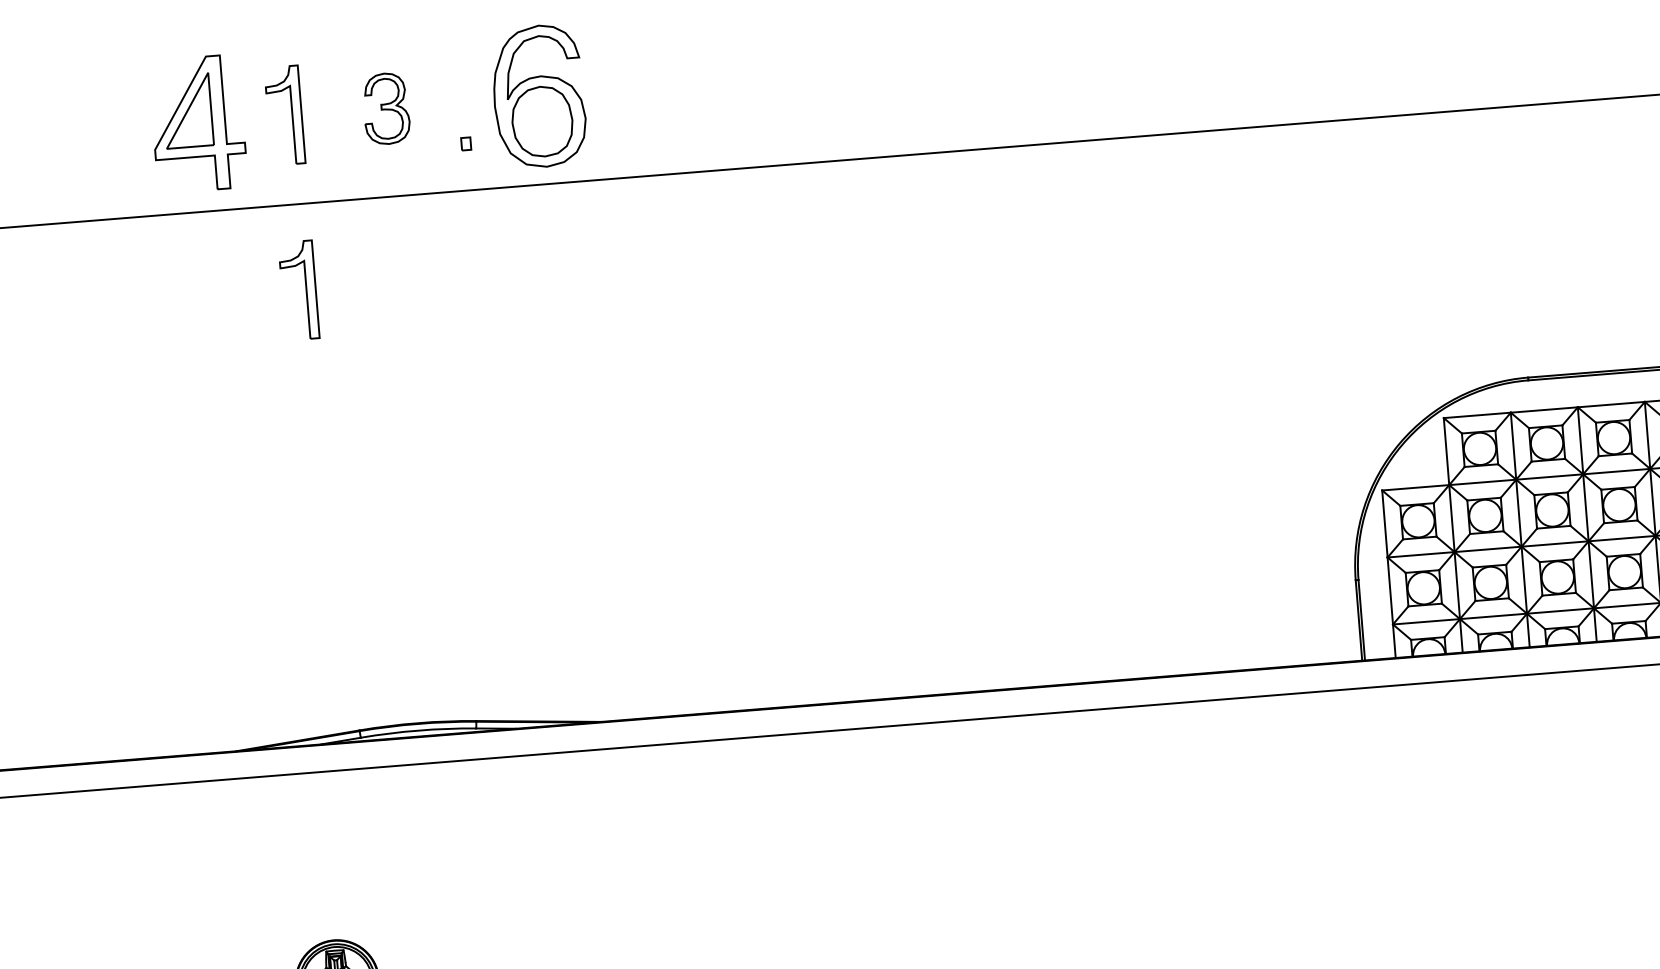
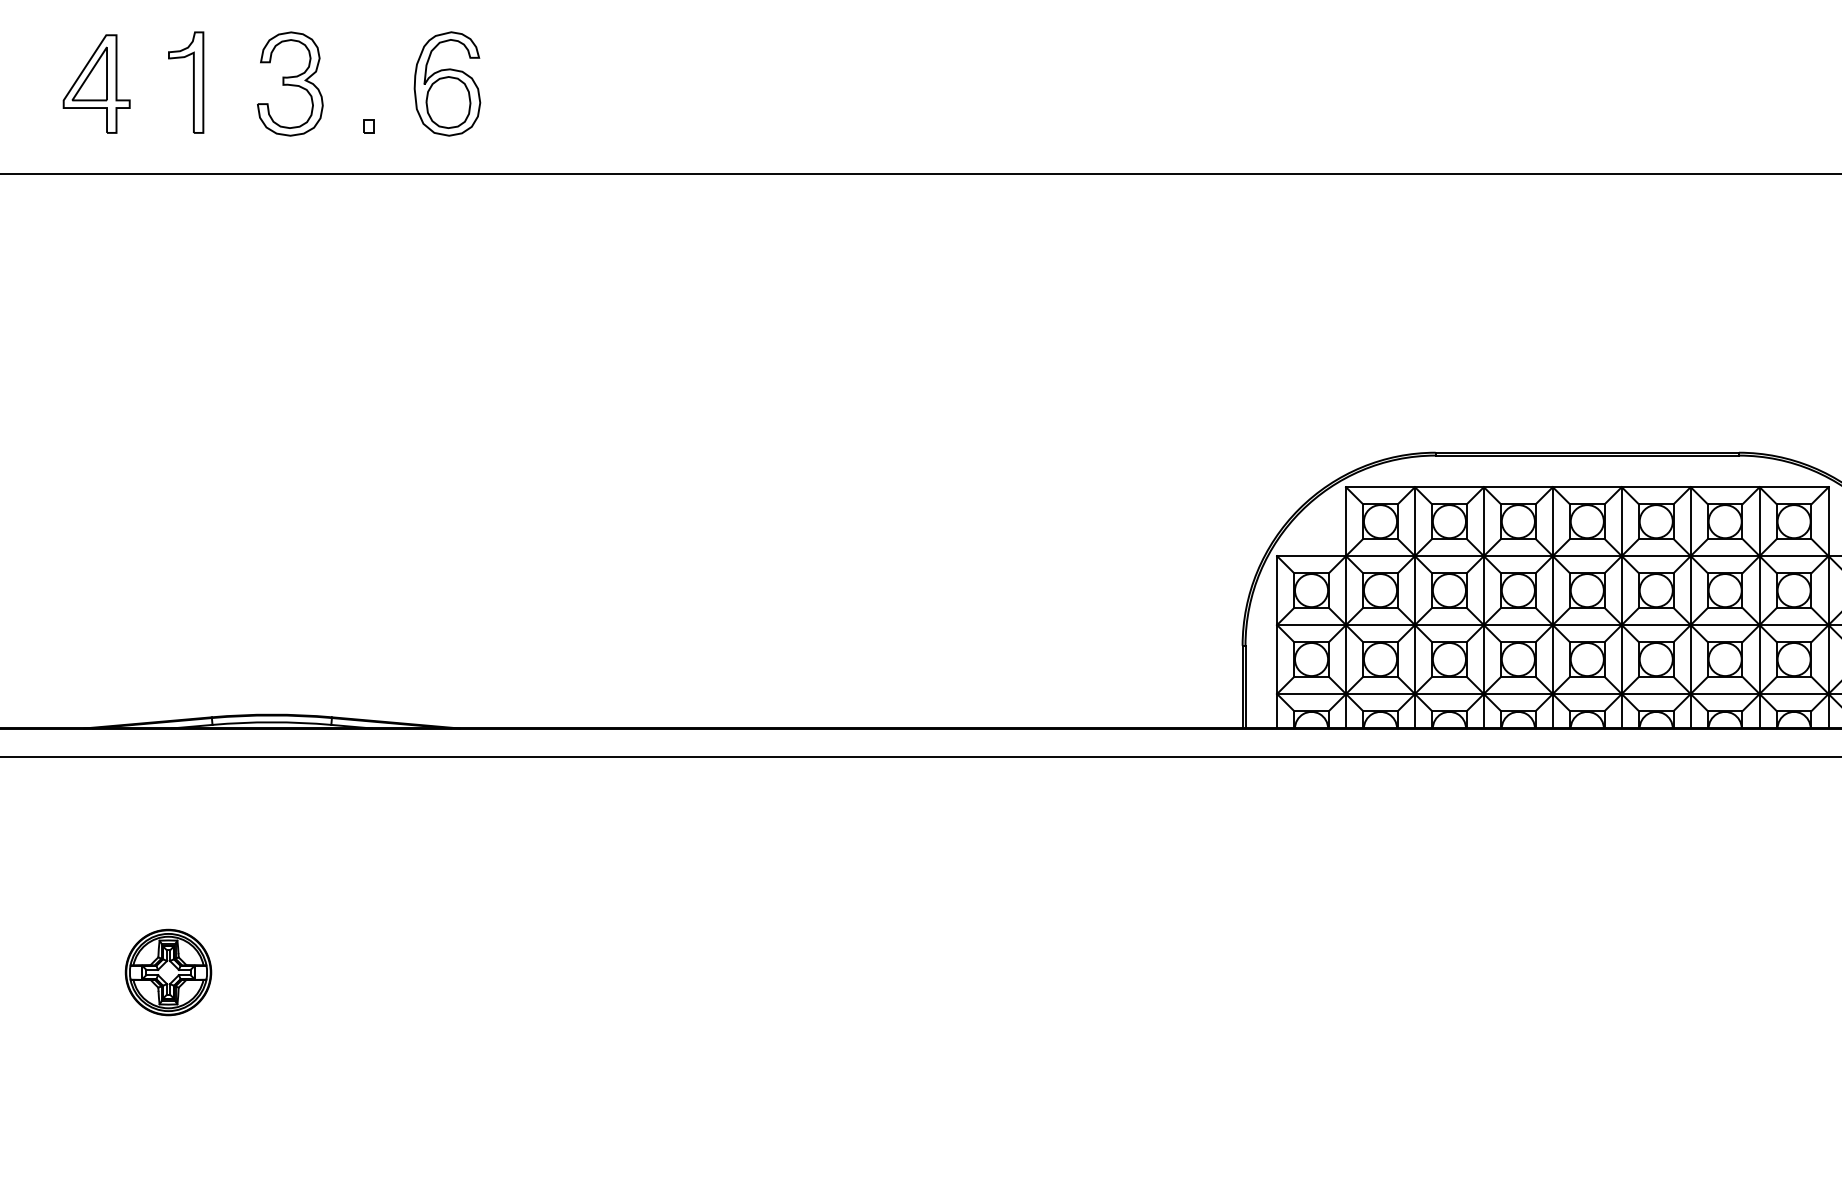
part: (539, 96) -> (447, 83), size x0.71
part: (386, 108) -> (290, 83), size x1.43
part: (197, 123) -> (96, 83), size x0.71
part: (306, 289) -> (193, 262), removed

